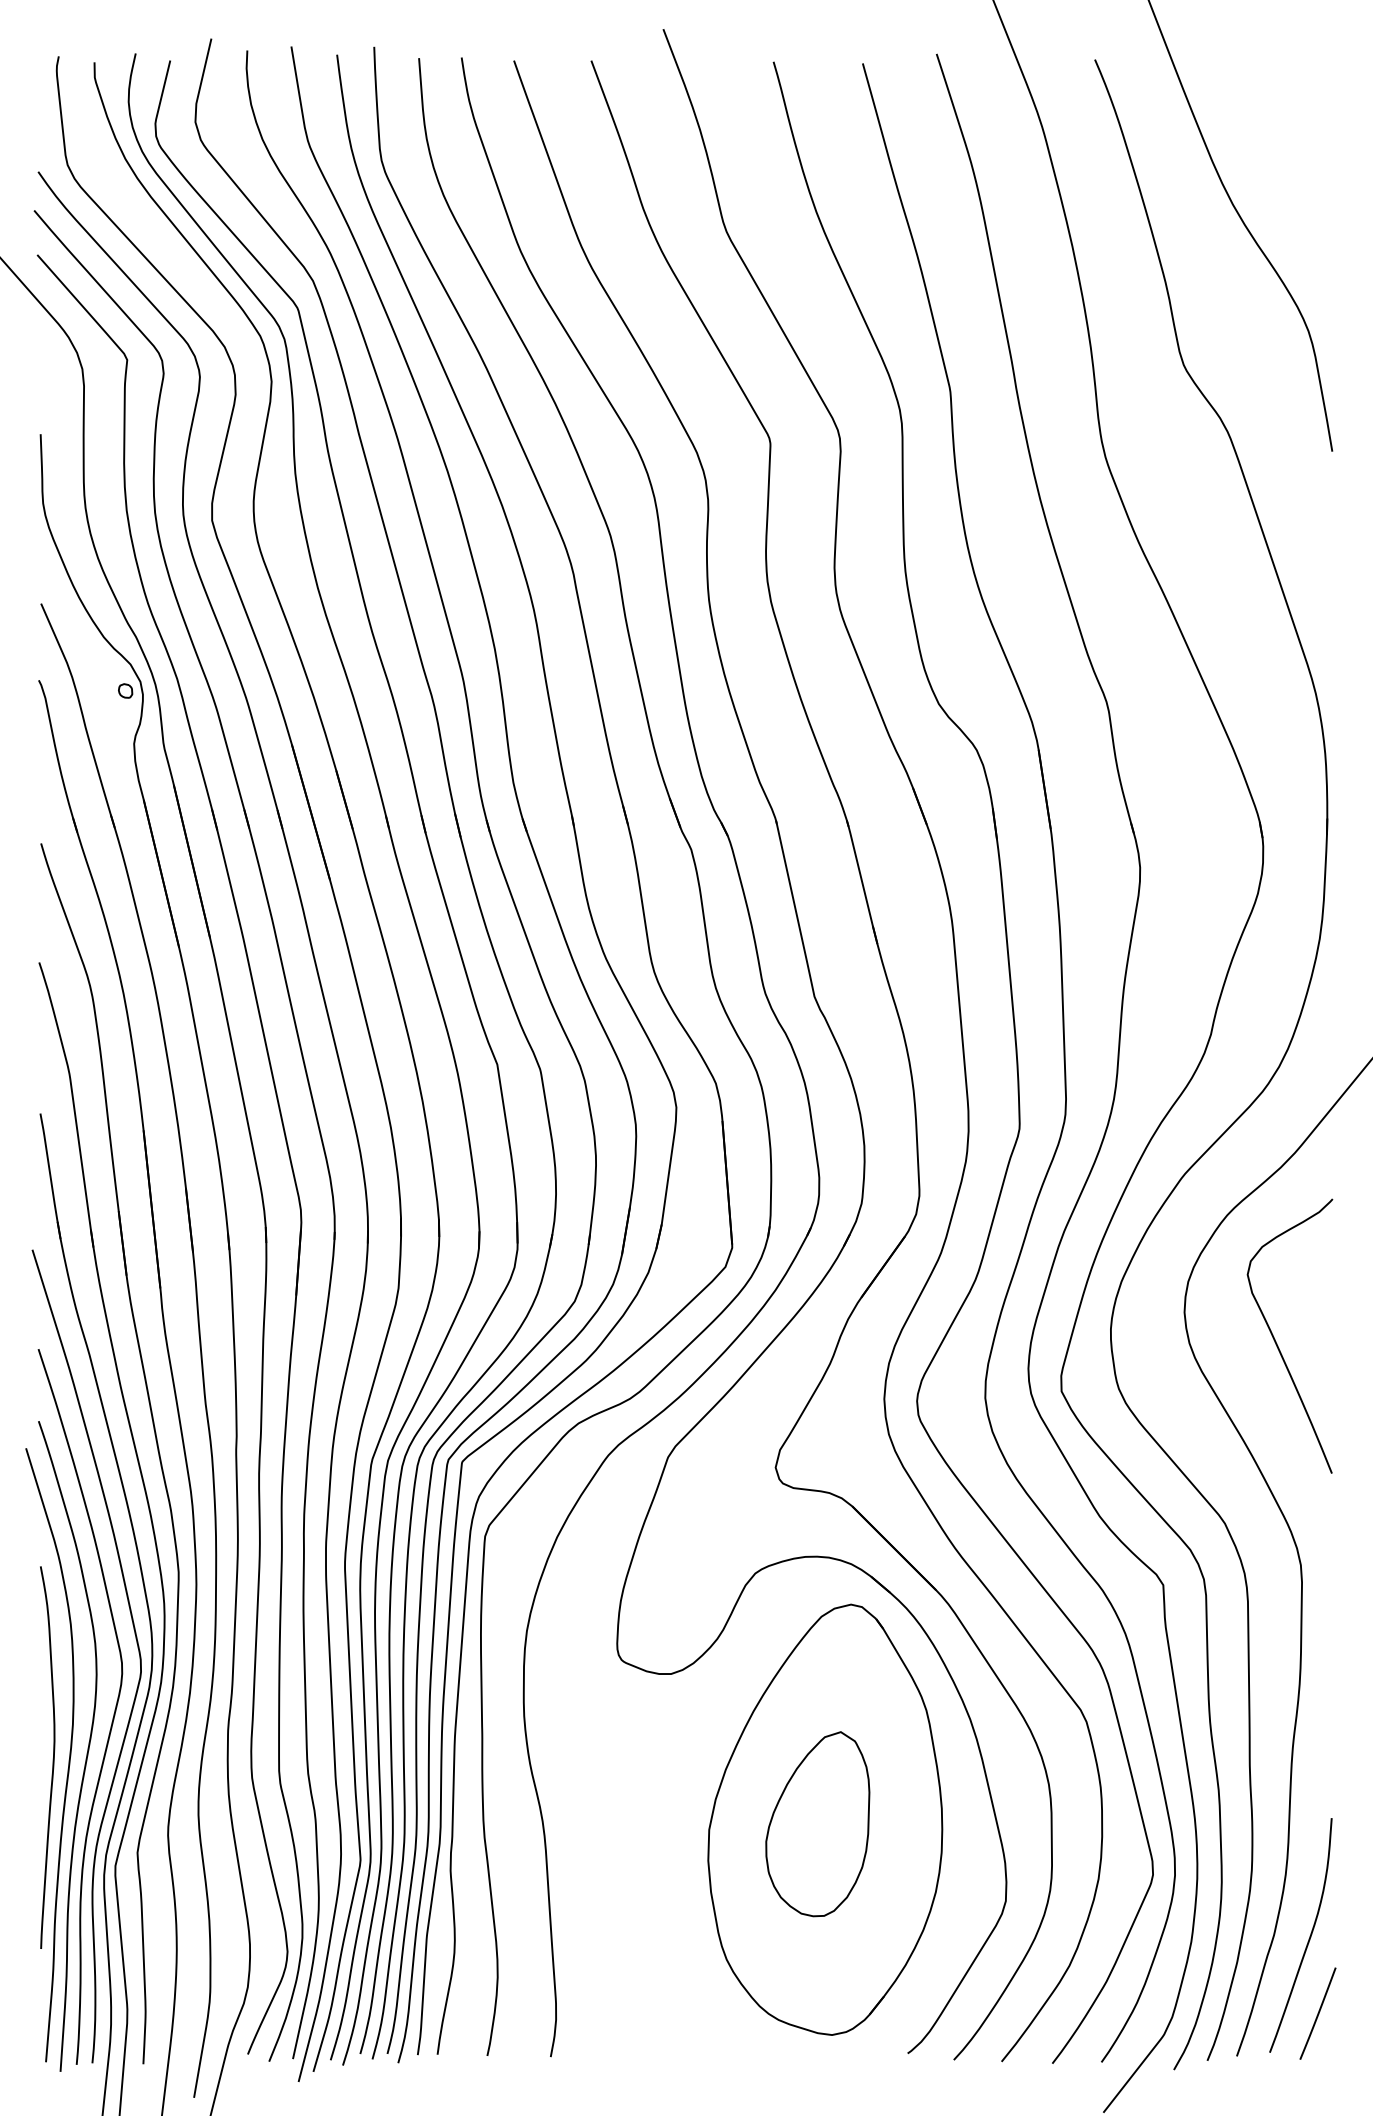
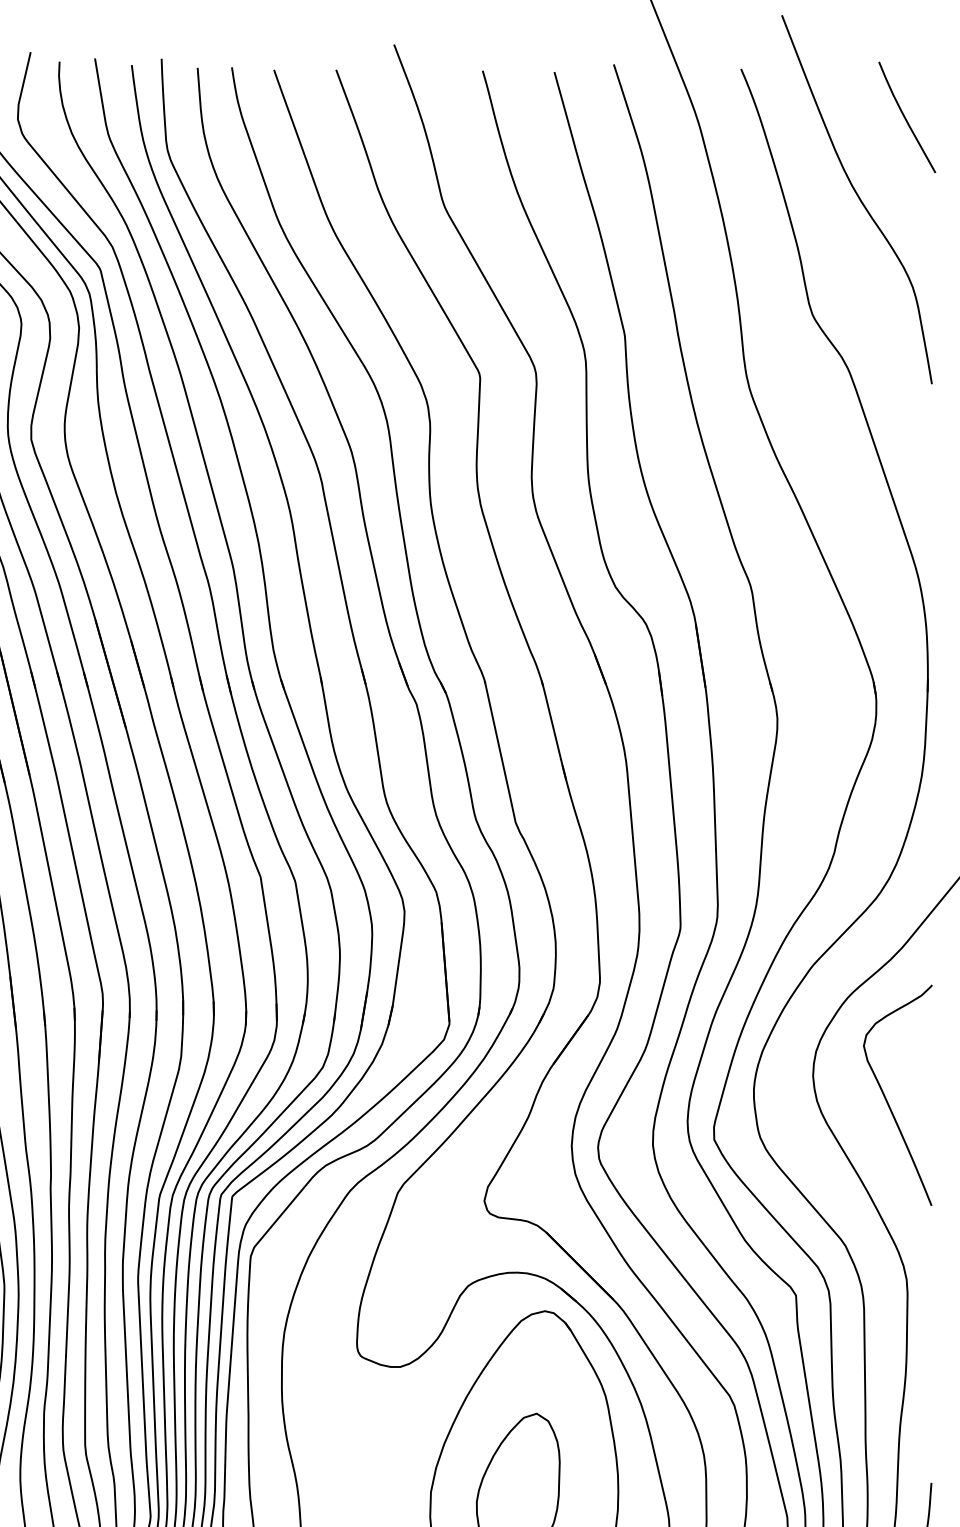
curve: (1299, 119) -> (905, 117), added

